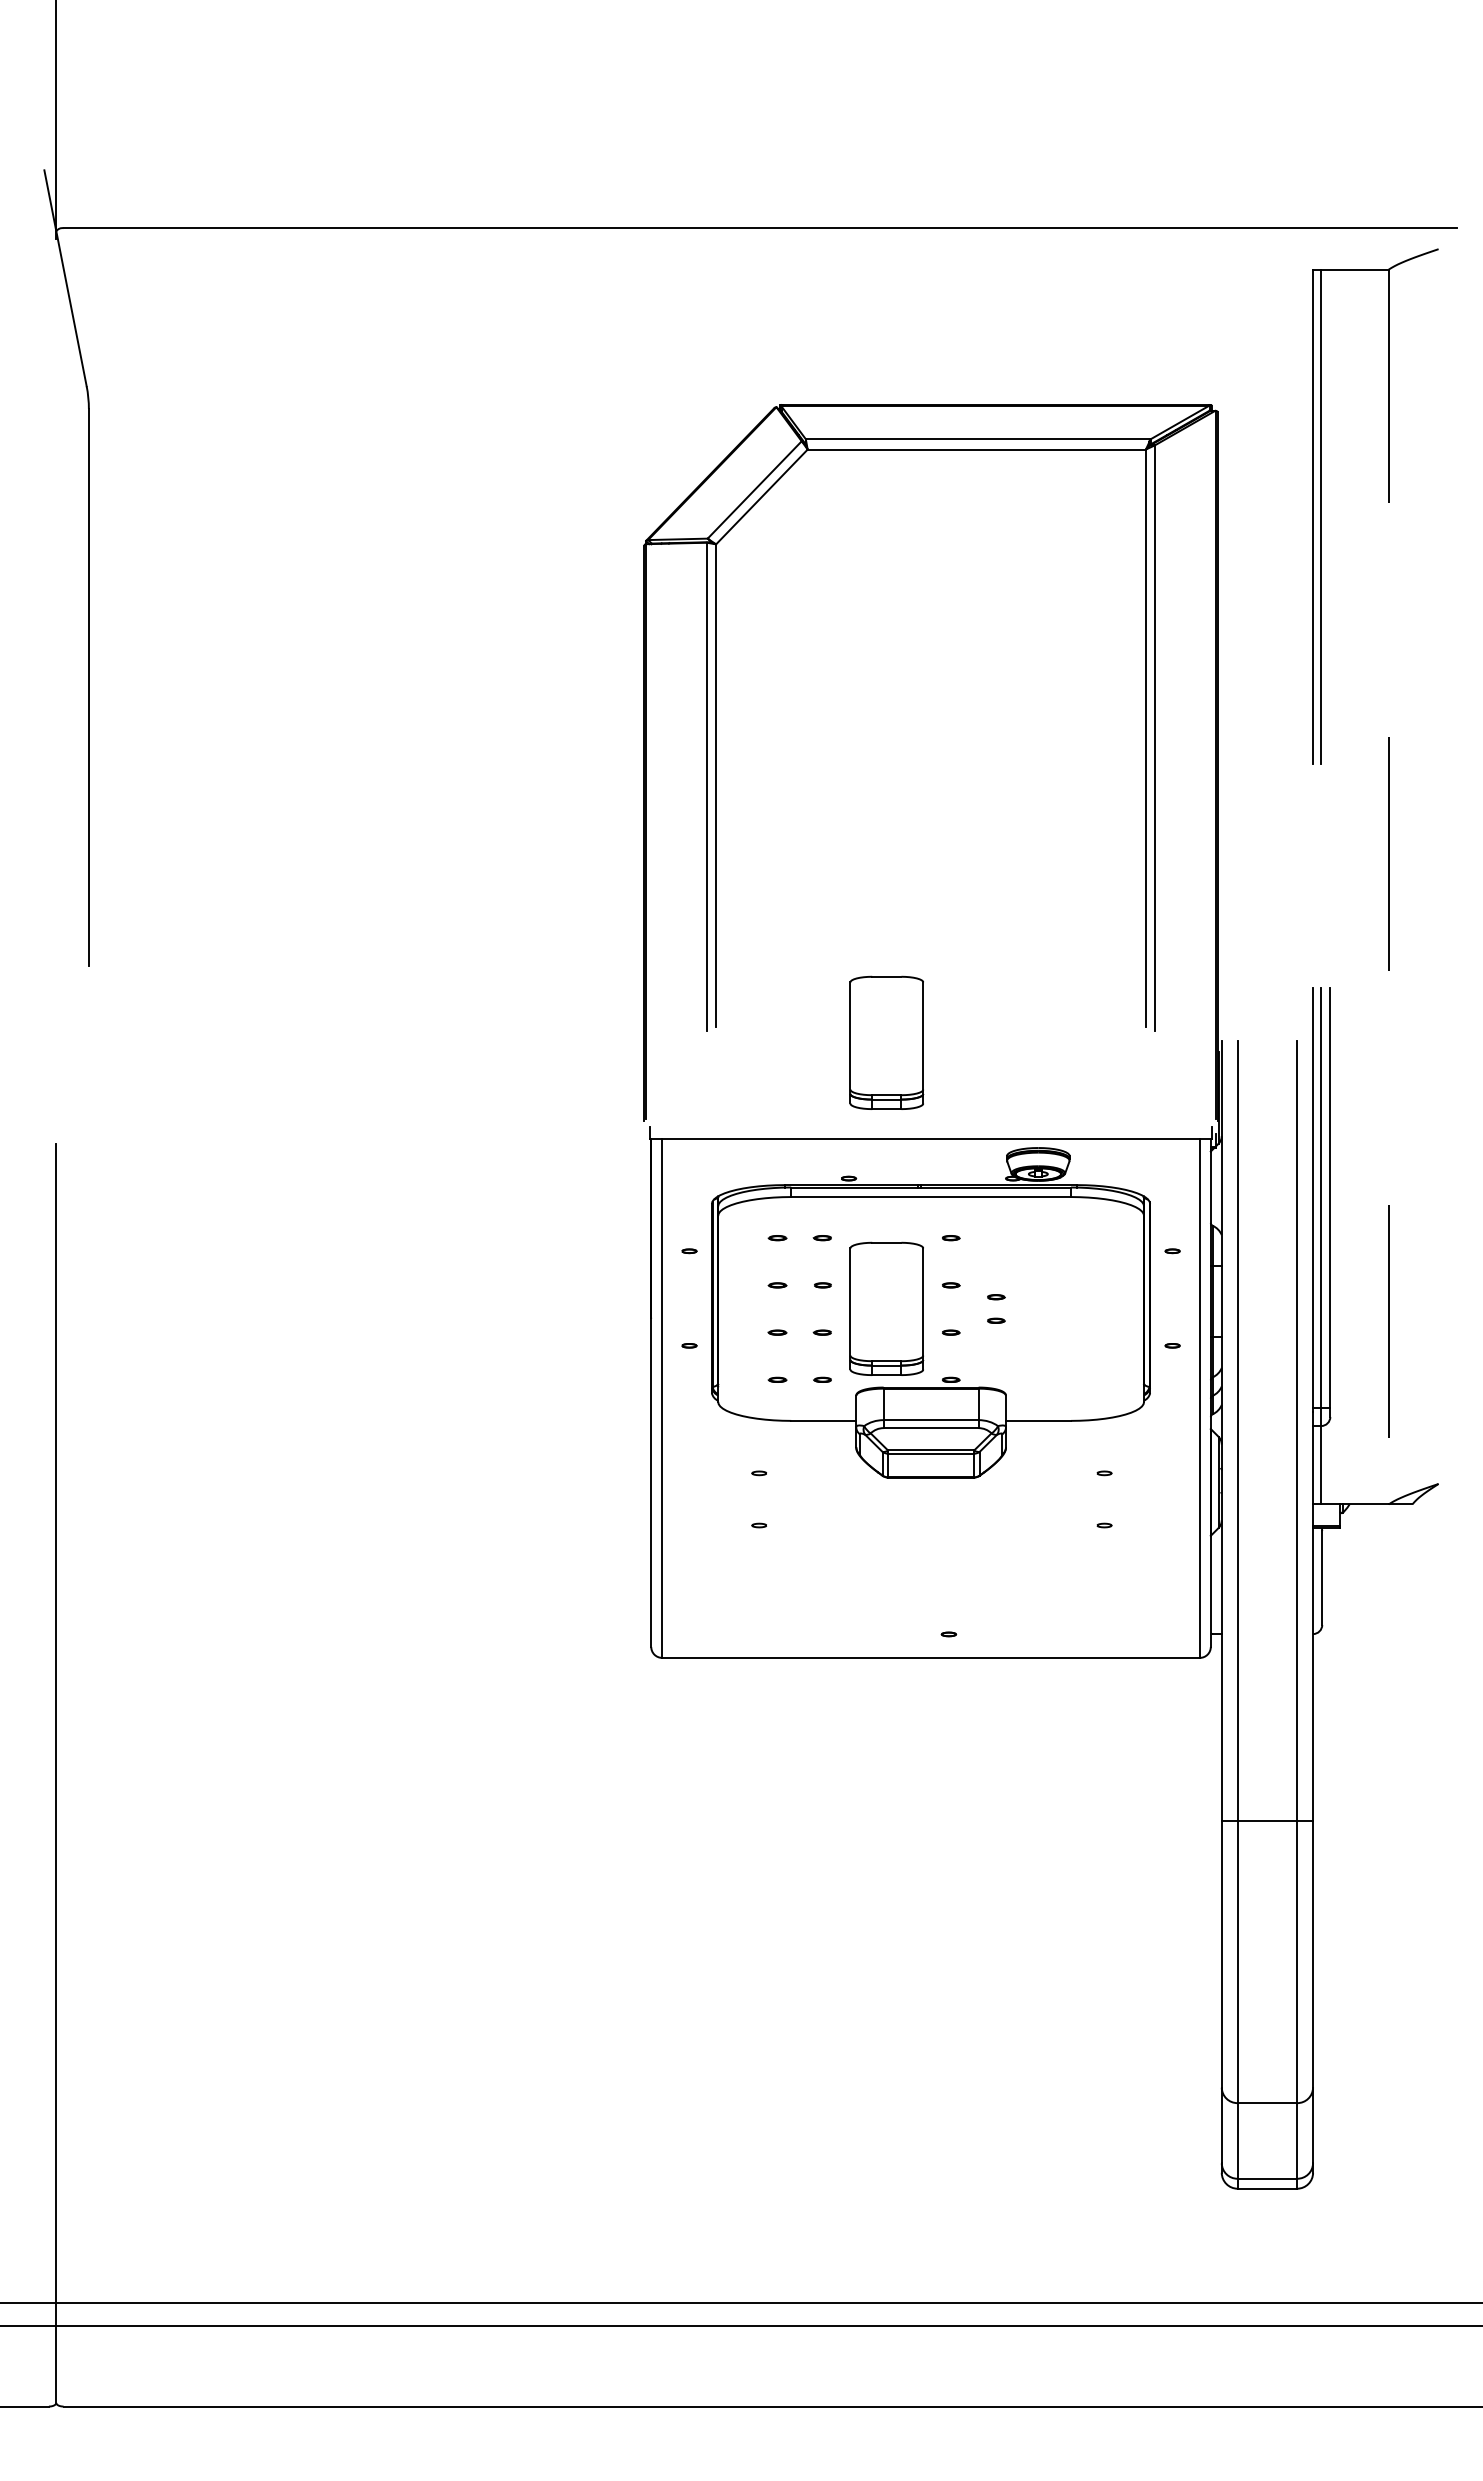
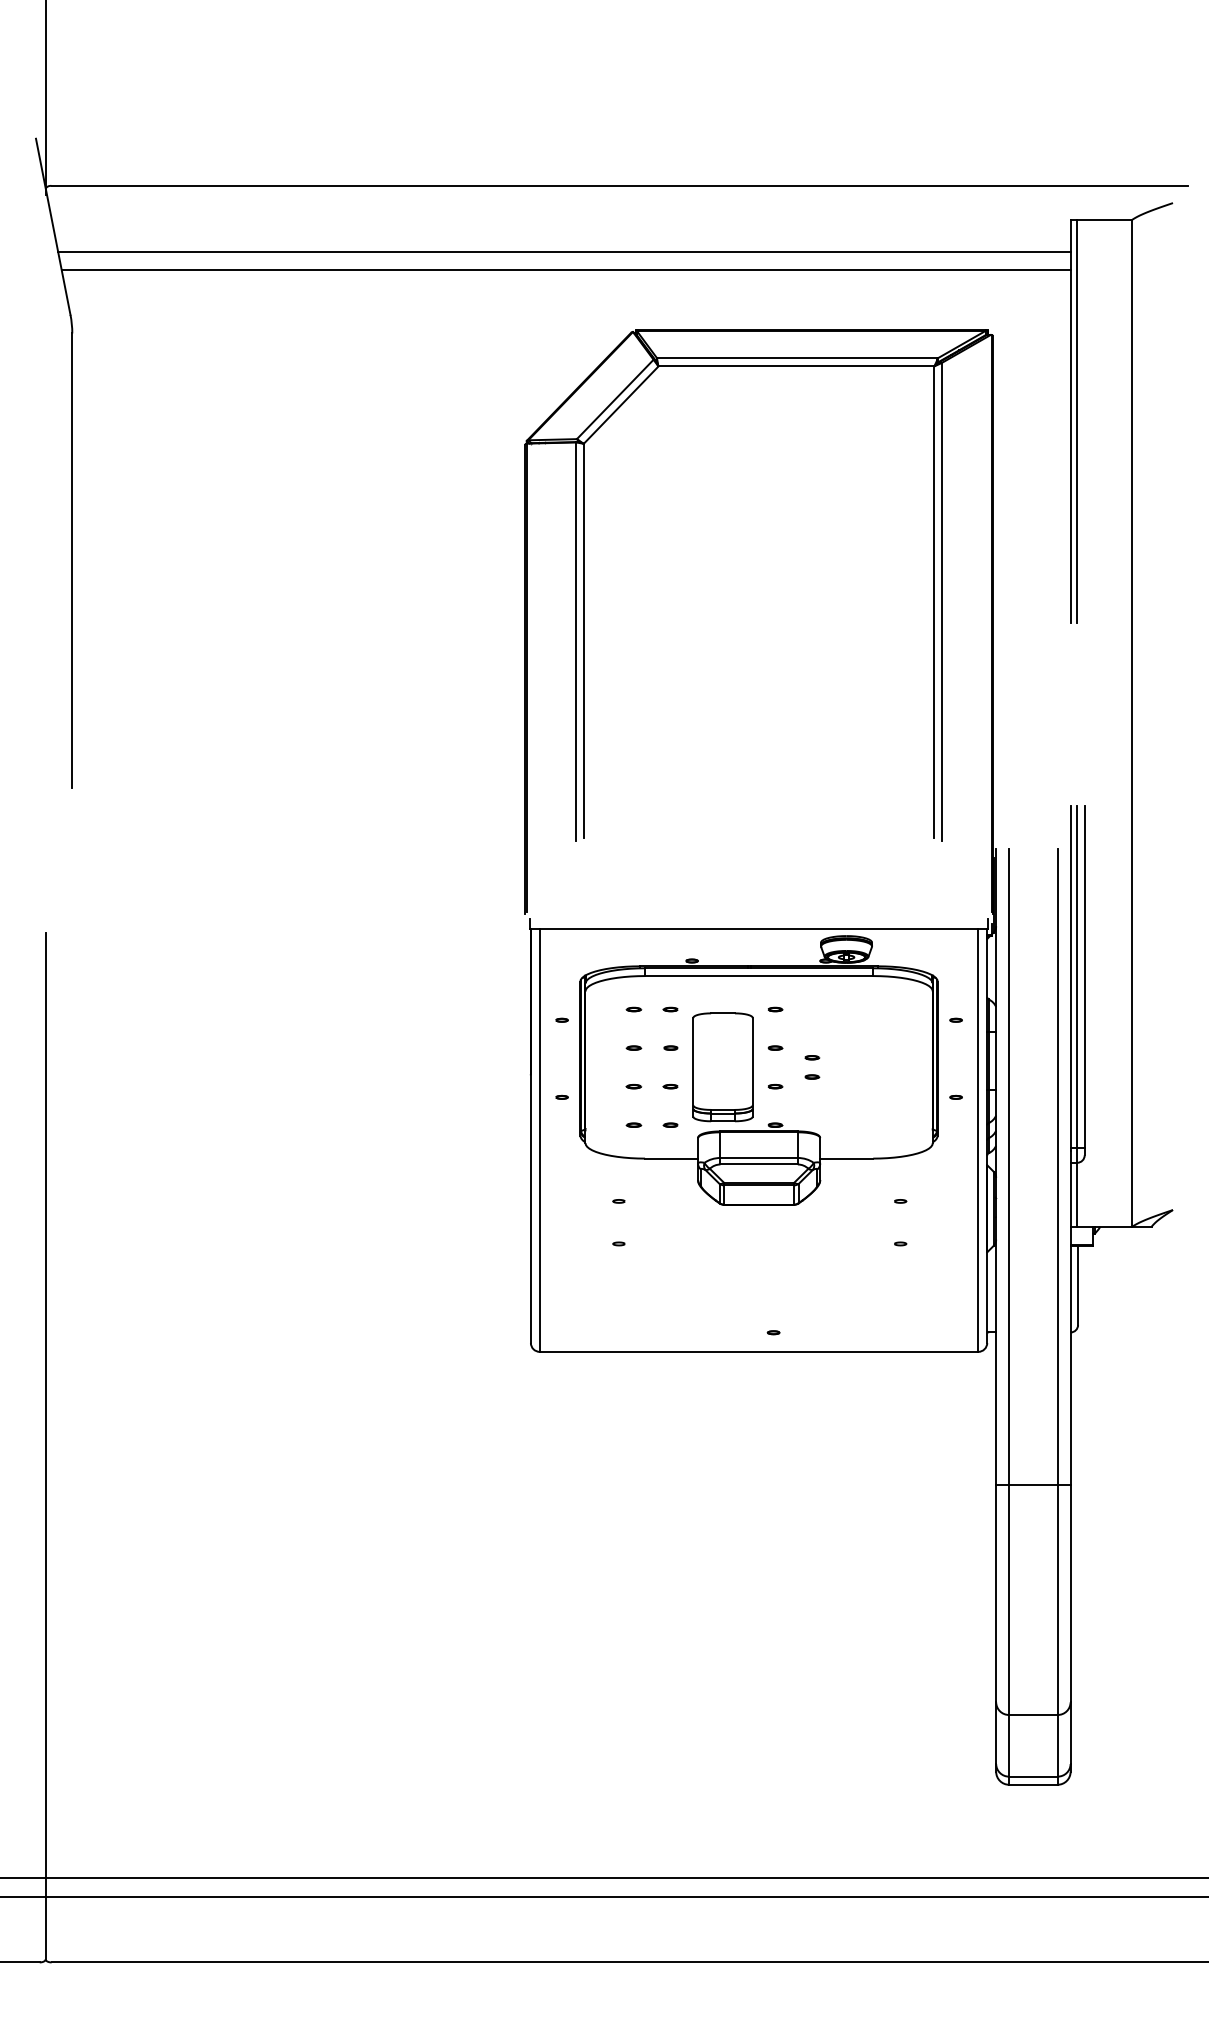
line: (692, 308) -> (564, 251), added
line: (694, 331) -> (566, 270), added
line: (1388, 887) -> (1132, 723), dashed -> solid
part: (886, 1042) -> (722, 850), removed

